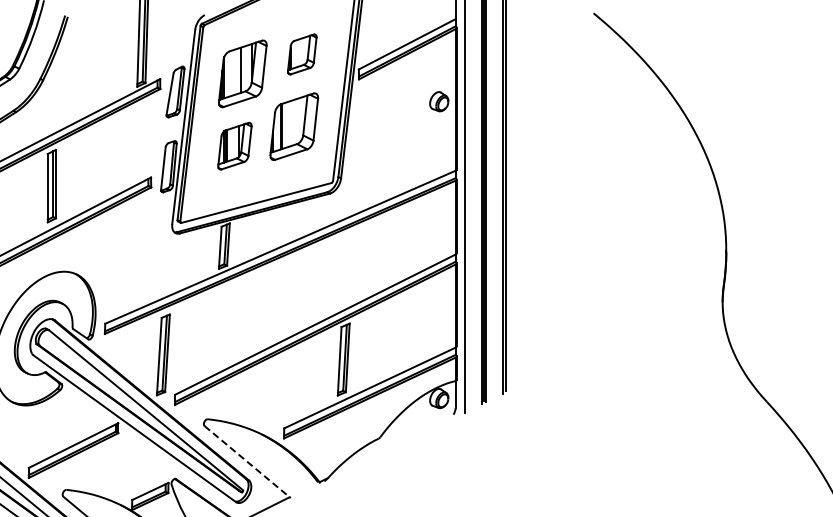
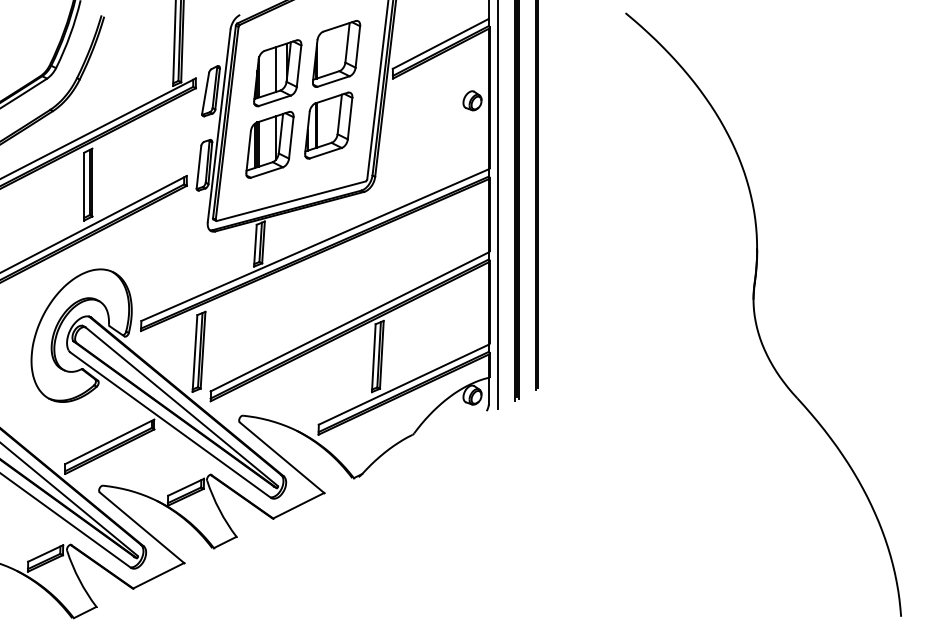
part: (302, 53) -> (336, 53), size x1.67
part: (234, 145) -> (269, 144), size x1.43
line: (247, 461) -> (282, 457), dashed -> solid

